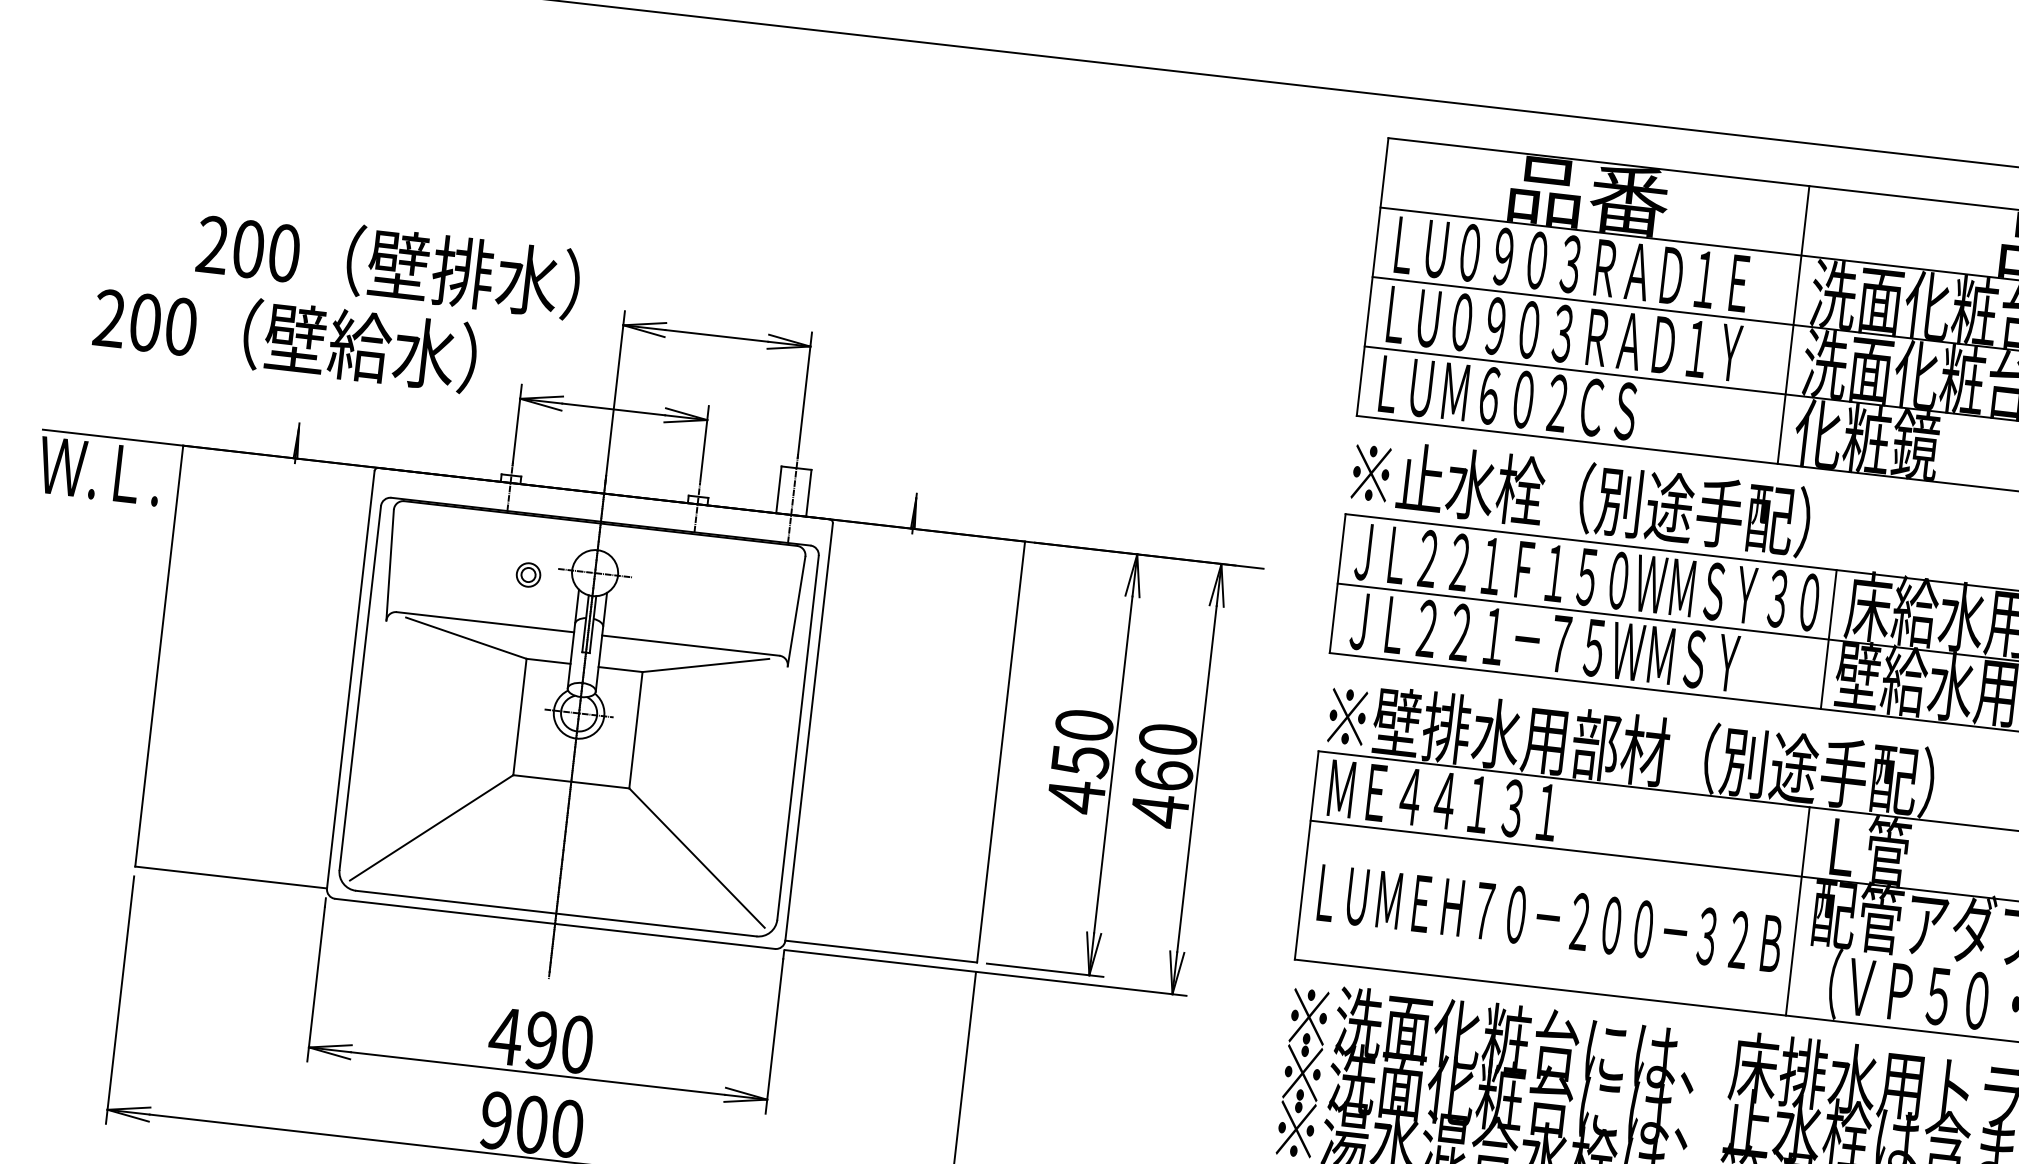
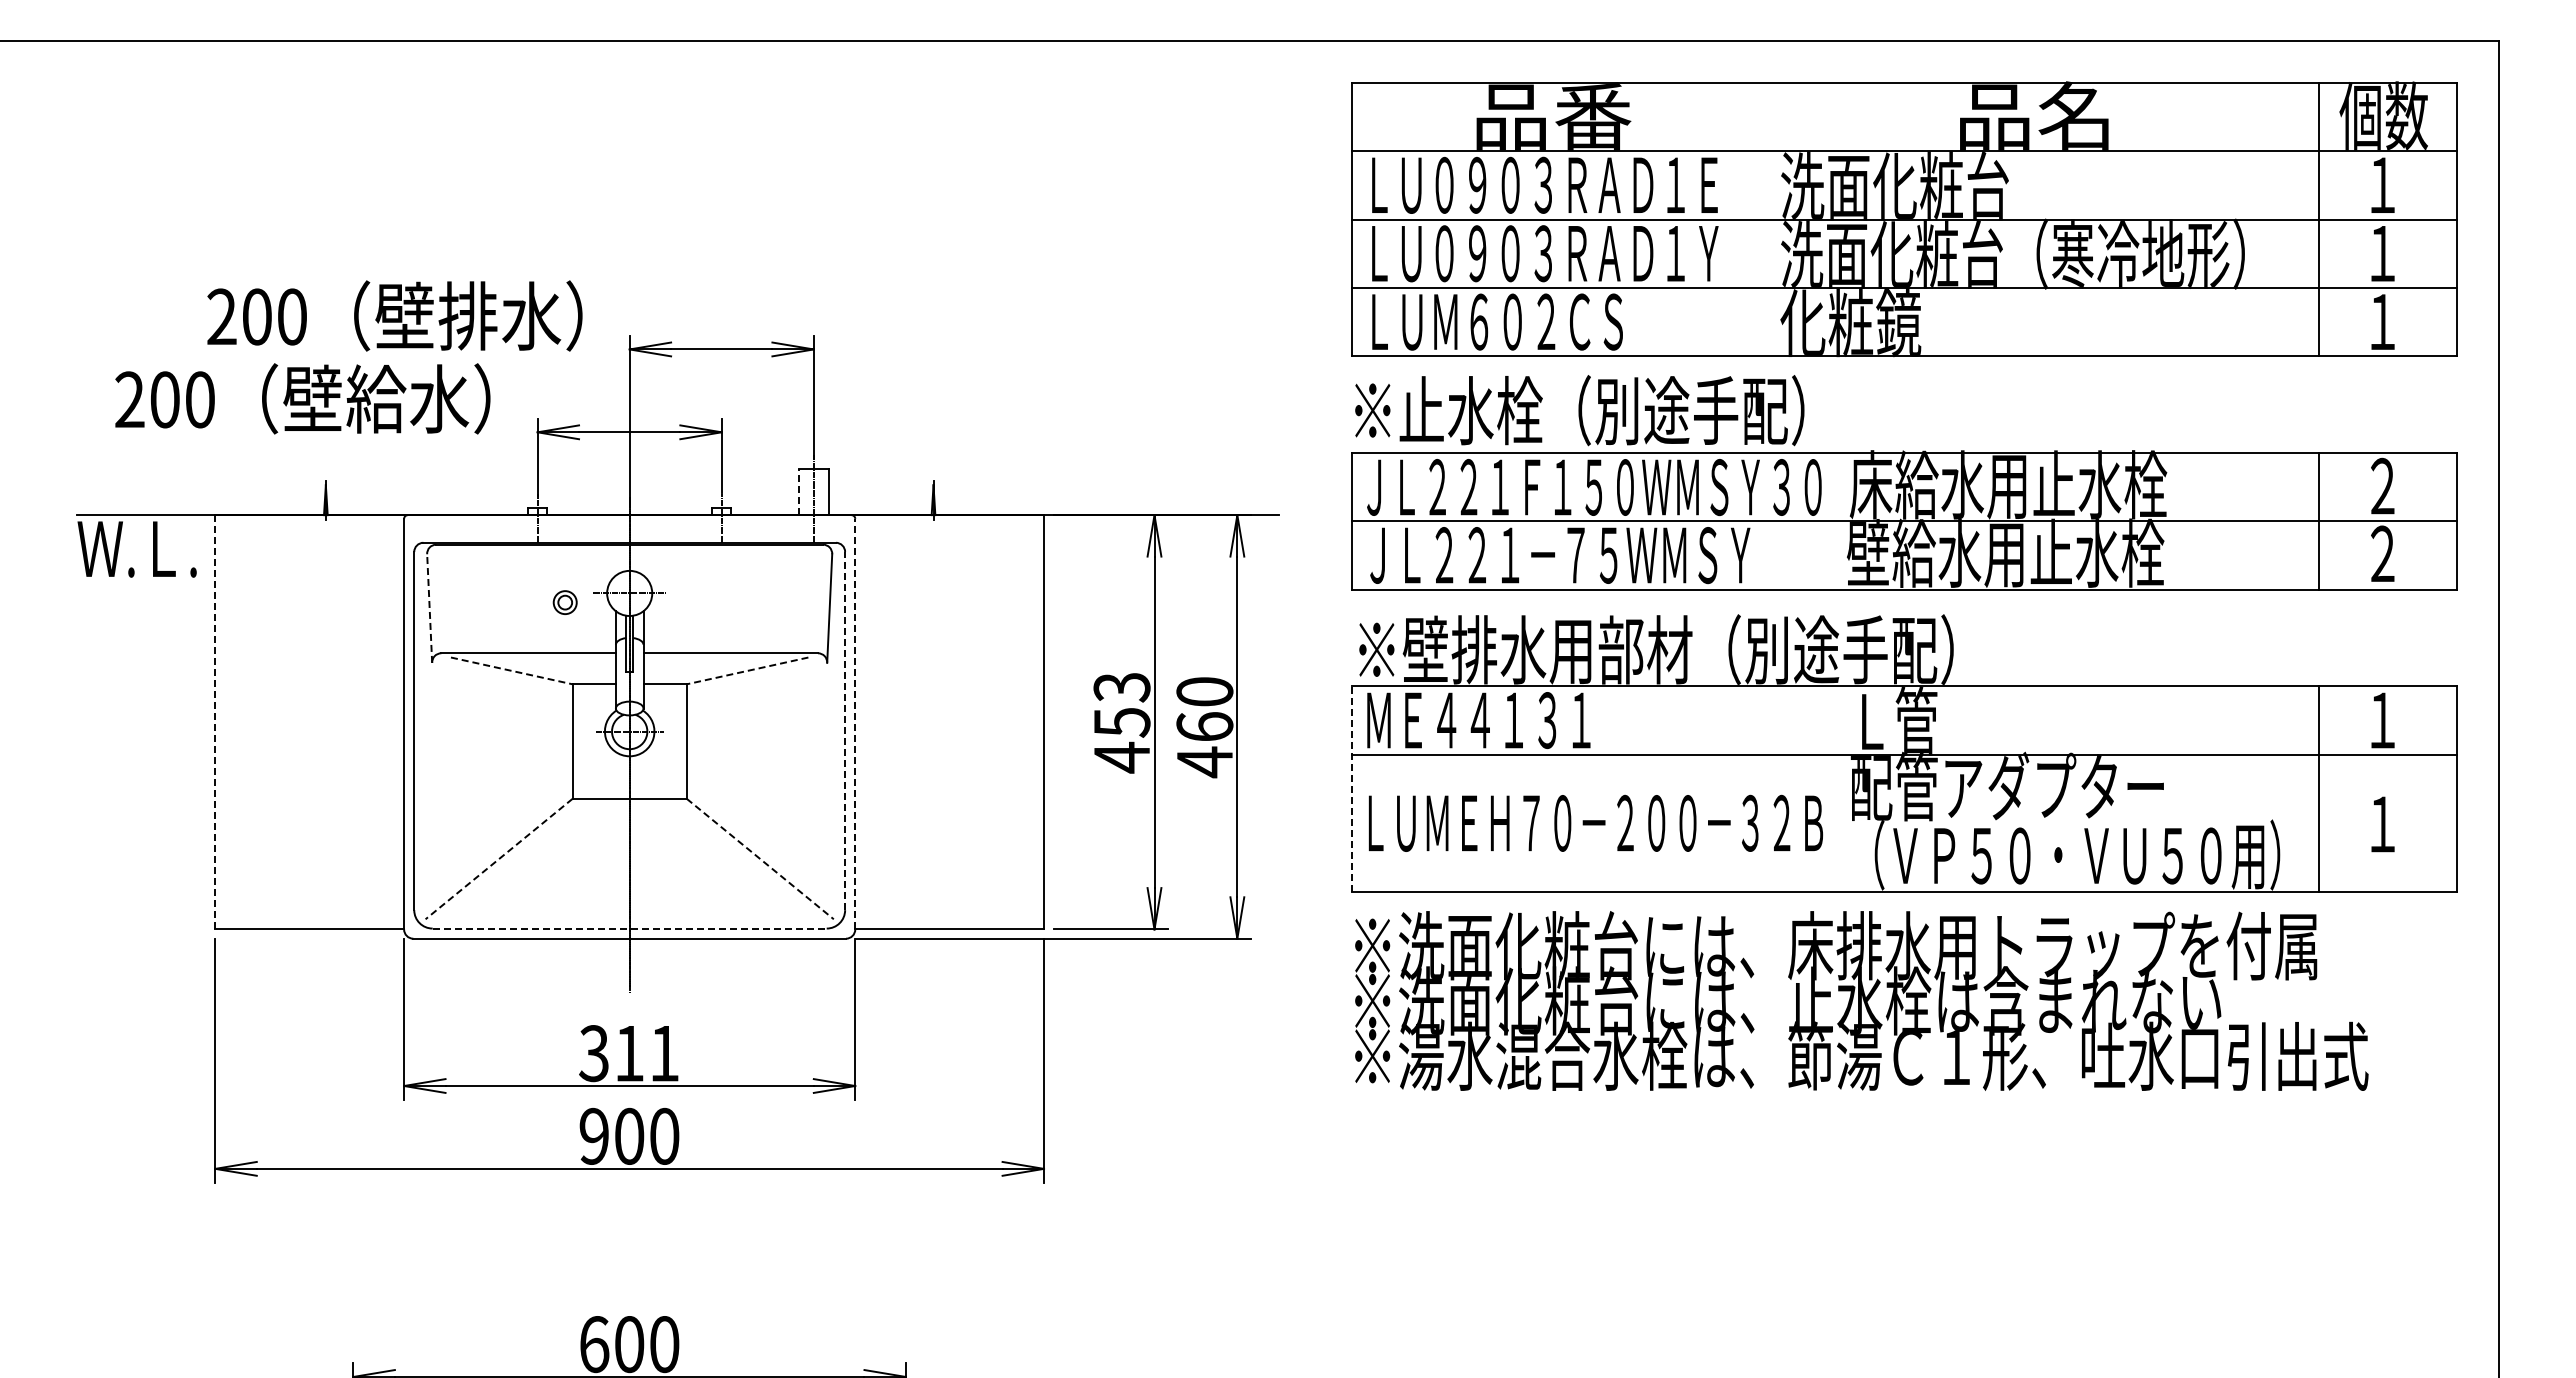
line: (1793, 324) -> (1766, 219), removed
line: (779, 489) -> (799, 491), solid -> dashed
line: (389, 565) -> (429, 608), solid -> dashed
line: (466, 638) -> (512, 671), solid -> dashed
line: (1828, 639) -> (1835, 521), removed
line: (159, 656) -> (215, 722), solid -> dashed
line: (705, 666) -> (747, 671), solid -> dashed
text: (1083, 725) -> (1121, 687), 450 -> 453
line: (809, 731) -> (855, 723), solid -> dashed
line: (798, 737) -> (845, 730), solid -> dashed
line: (431, 828) -> (498, 859), solid -> dashed
line: (1306, 854) -> (1352, 788), solid -> dashed
line: (697, 858) -> (760, 859), solid -> dashed
line: (1797, 910) -> (1835, 788), removed
line: (557, 913) -> (630, 928), solid -> dashed
text: (540, 1040) -> (628, 1053), 490 -> 311

